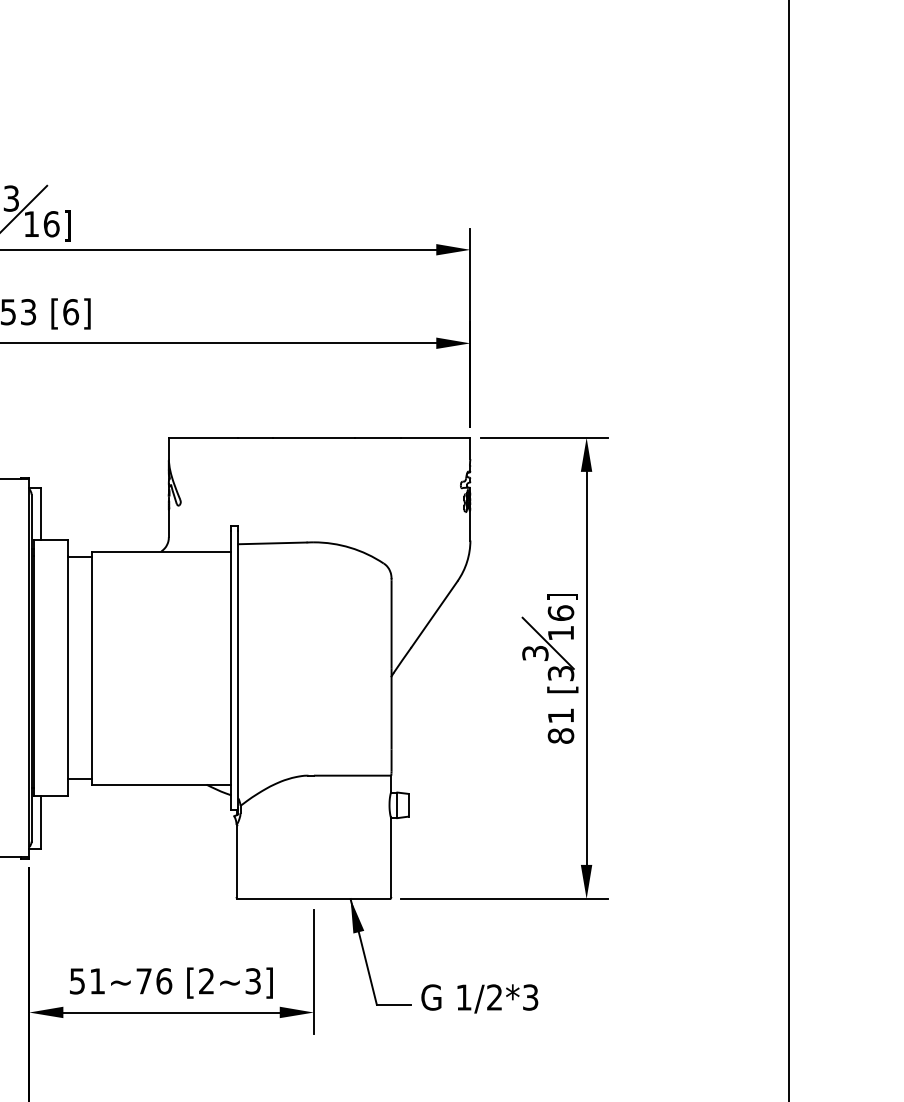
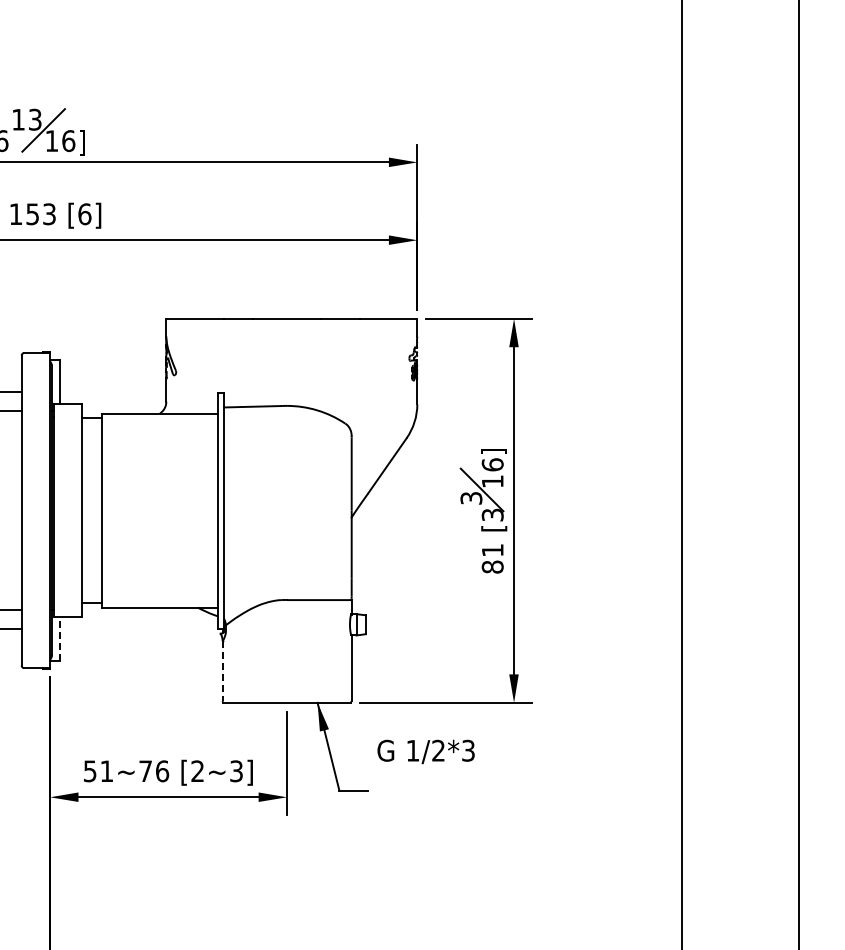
line: (40, 822) -> (59, 639), solid -> dashed
line: (236, 861) -> (222, 671), solid -> dashed
text: (479, 998) -> (425, 751), moved

